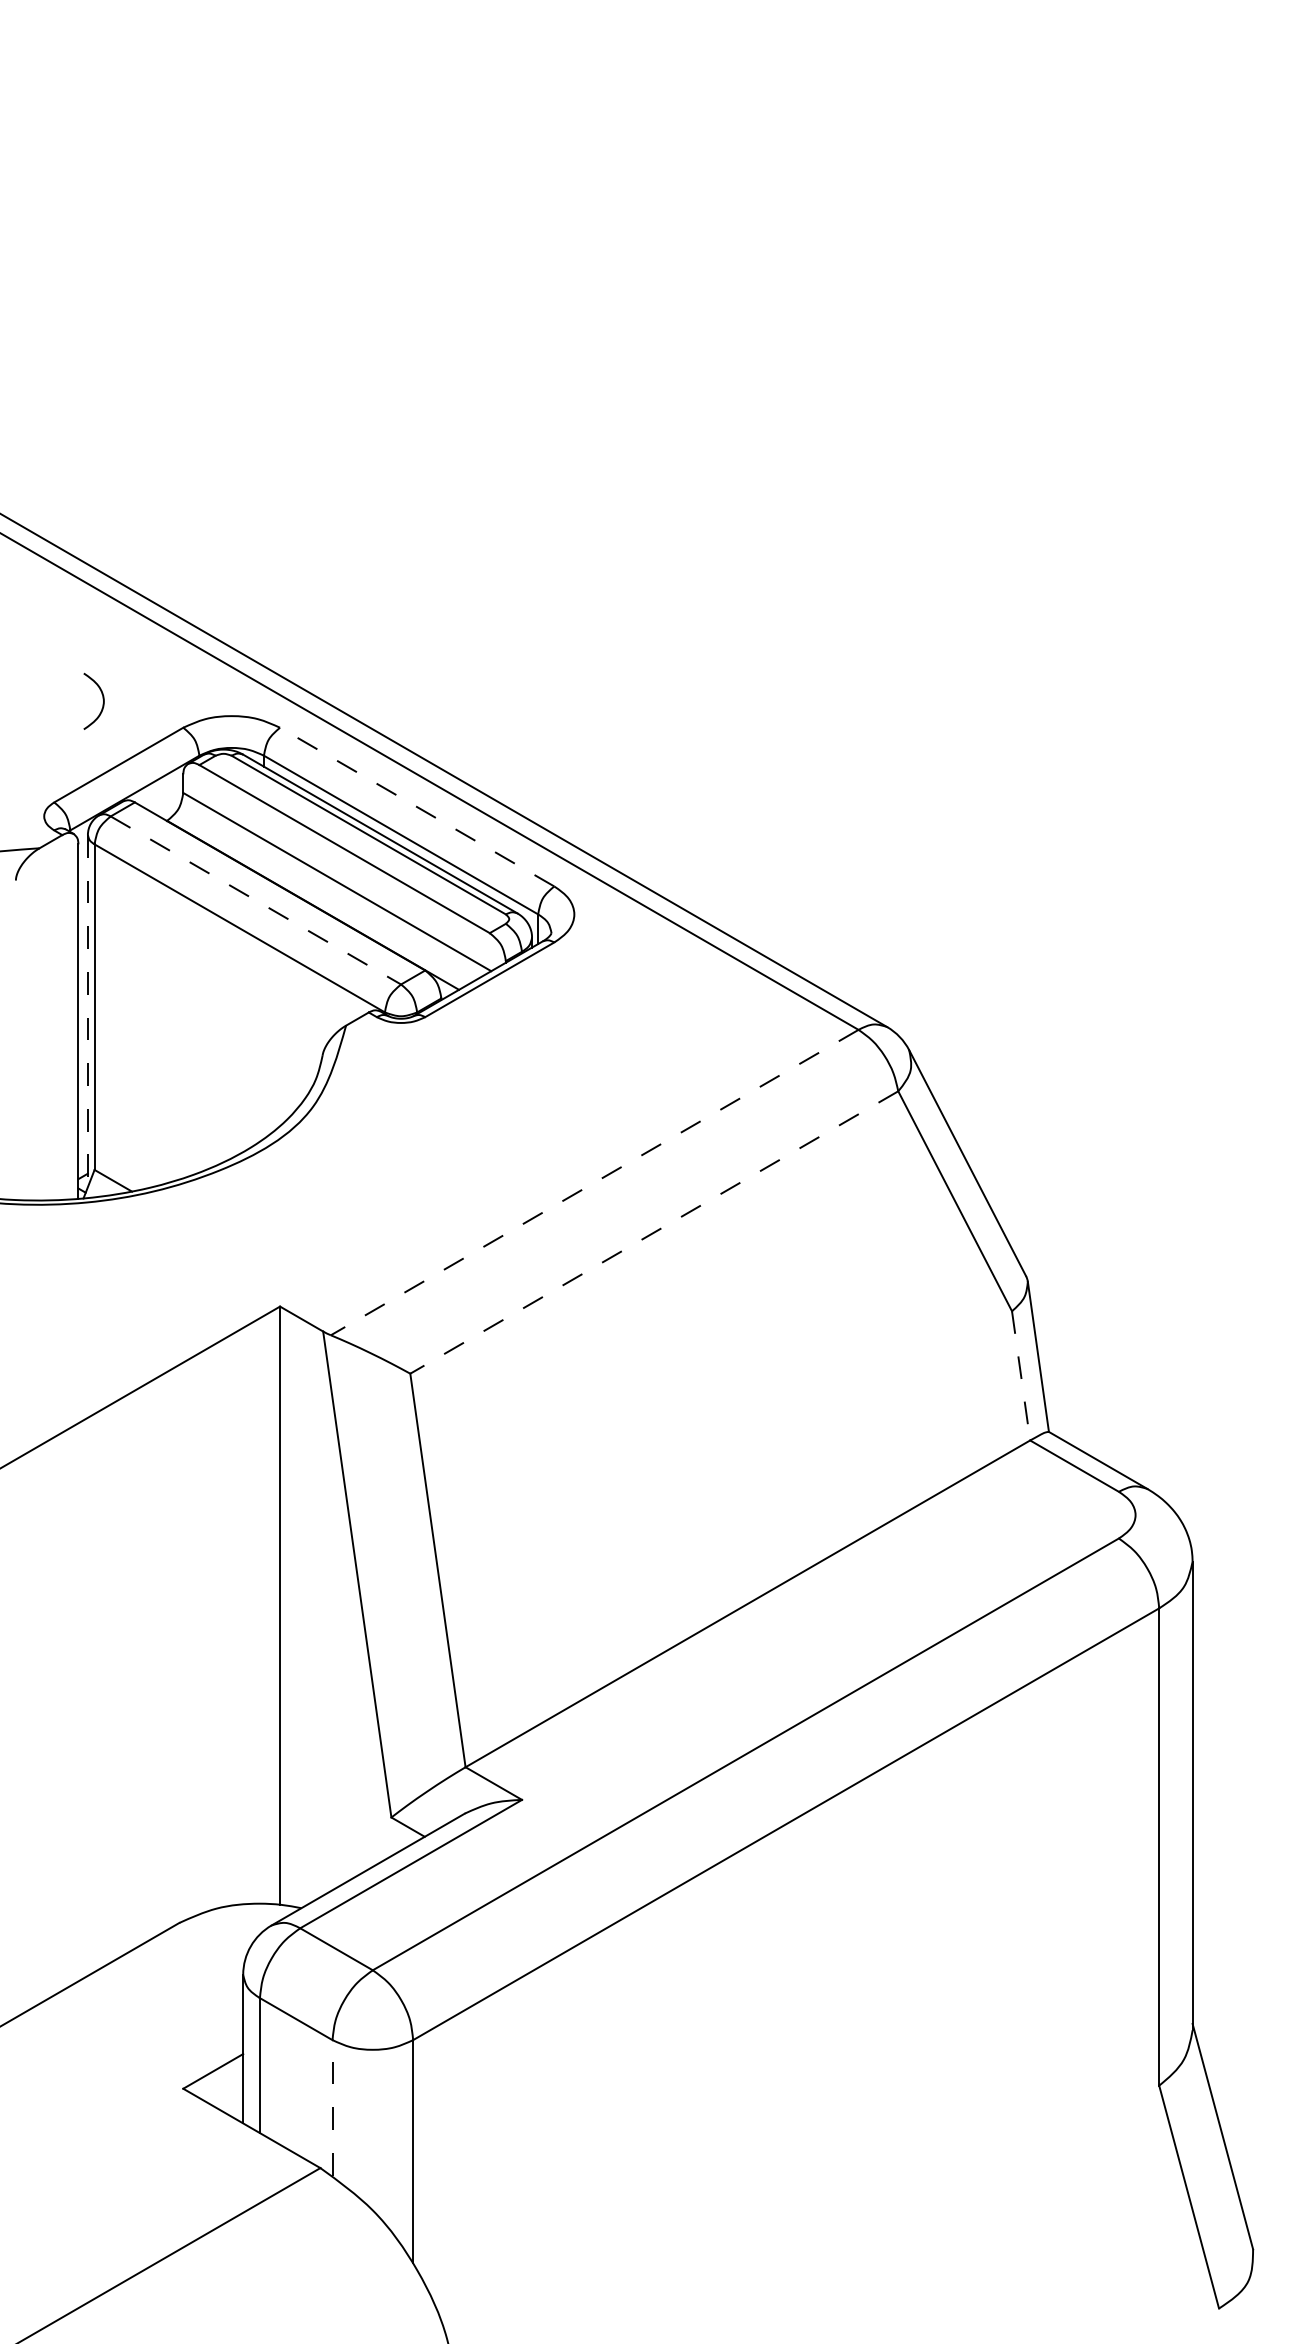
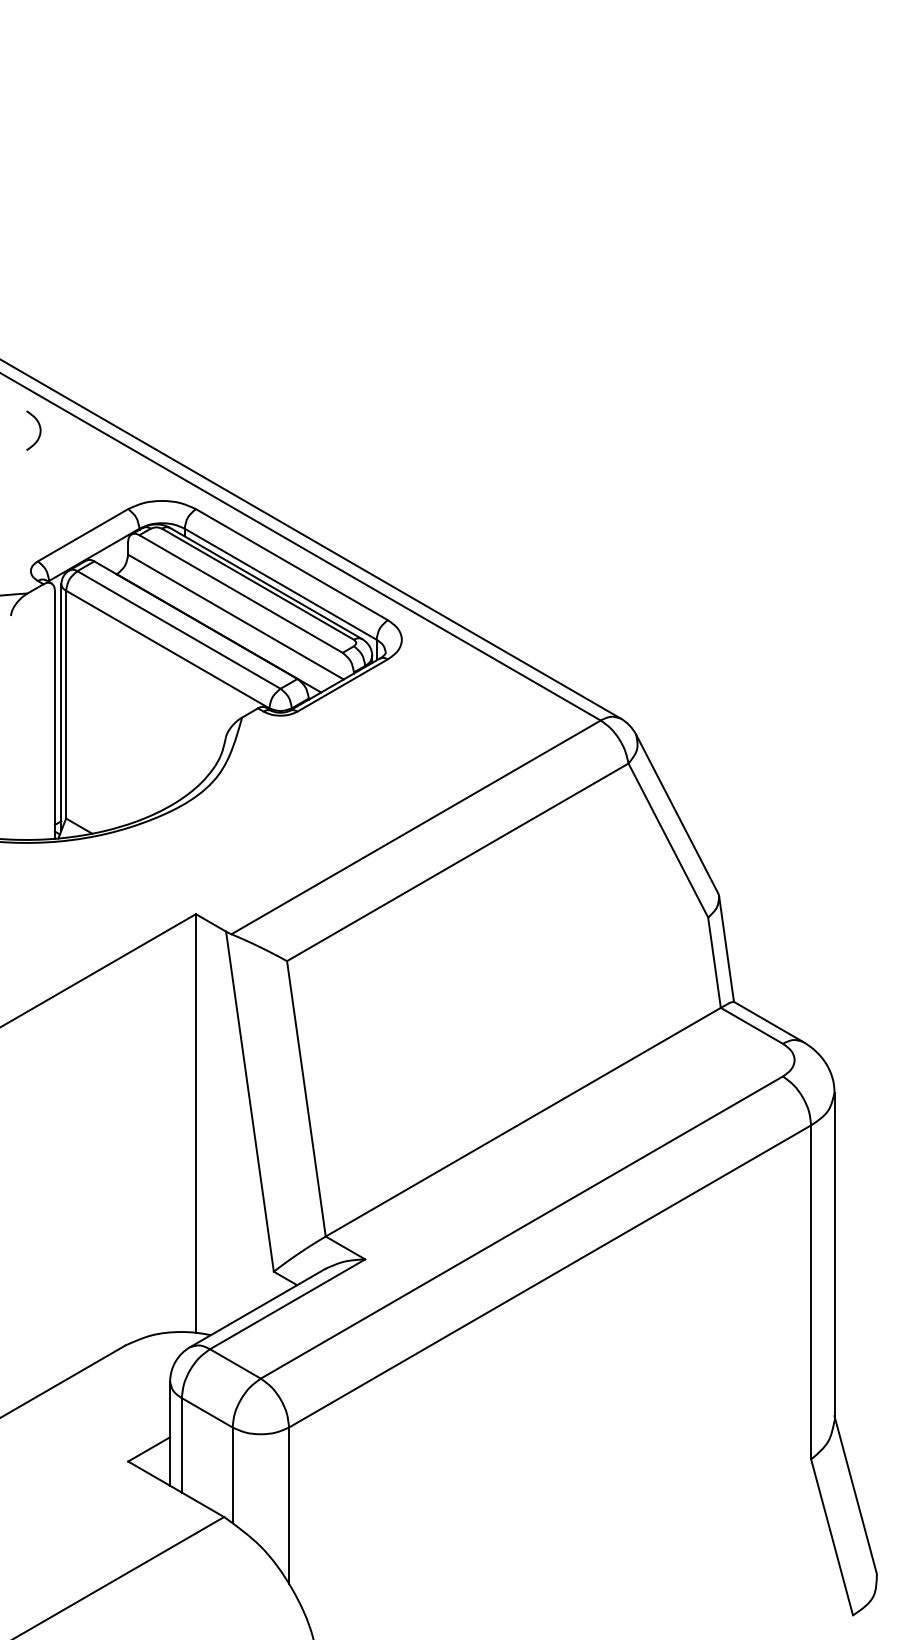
curve: (102, 701) -> (39, 430), moved
line: (416, 806) -> (291, 564), dashed -> solid
line: (256, 901) -> (179, 630), dashed -> solid
line: (87, 1011) -> (61, 707), dashed -> solid
line: (593, 1182) -> (415, 827), dashed -> solid
line: (653, 1232) -> (457, 862), dashed -> solid
line: (1021, 1375) -> (714, 962), dashed -> solid
line: (332, 2107) -> (232, 1474), dashed -> solid

